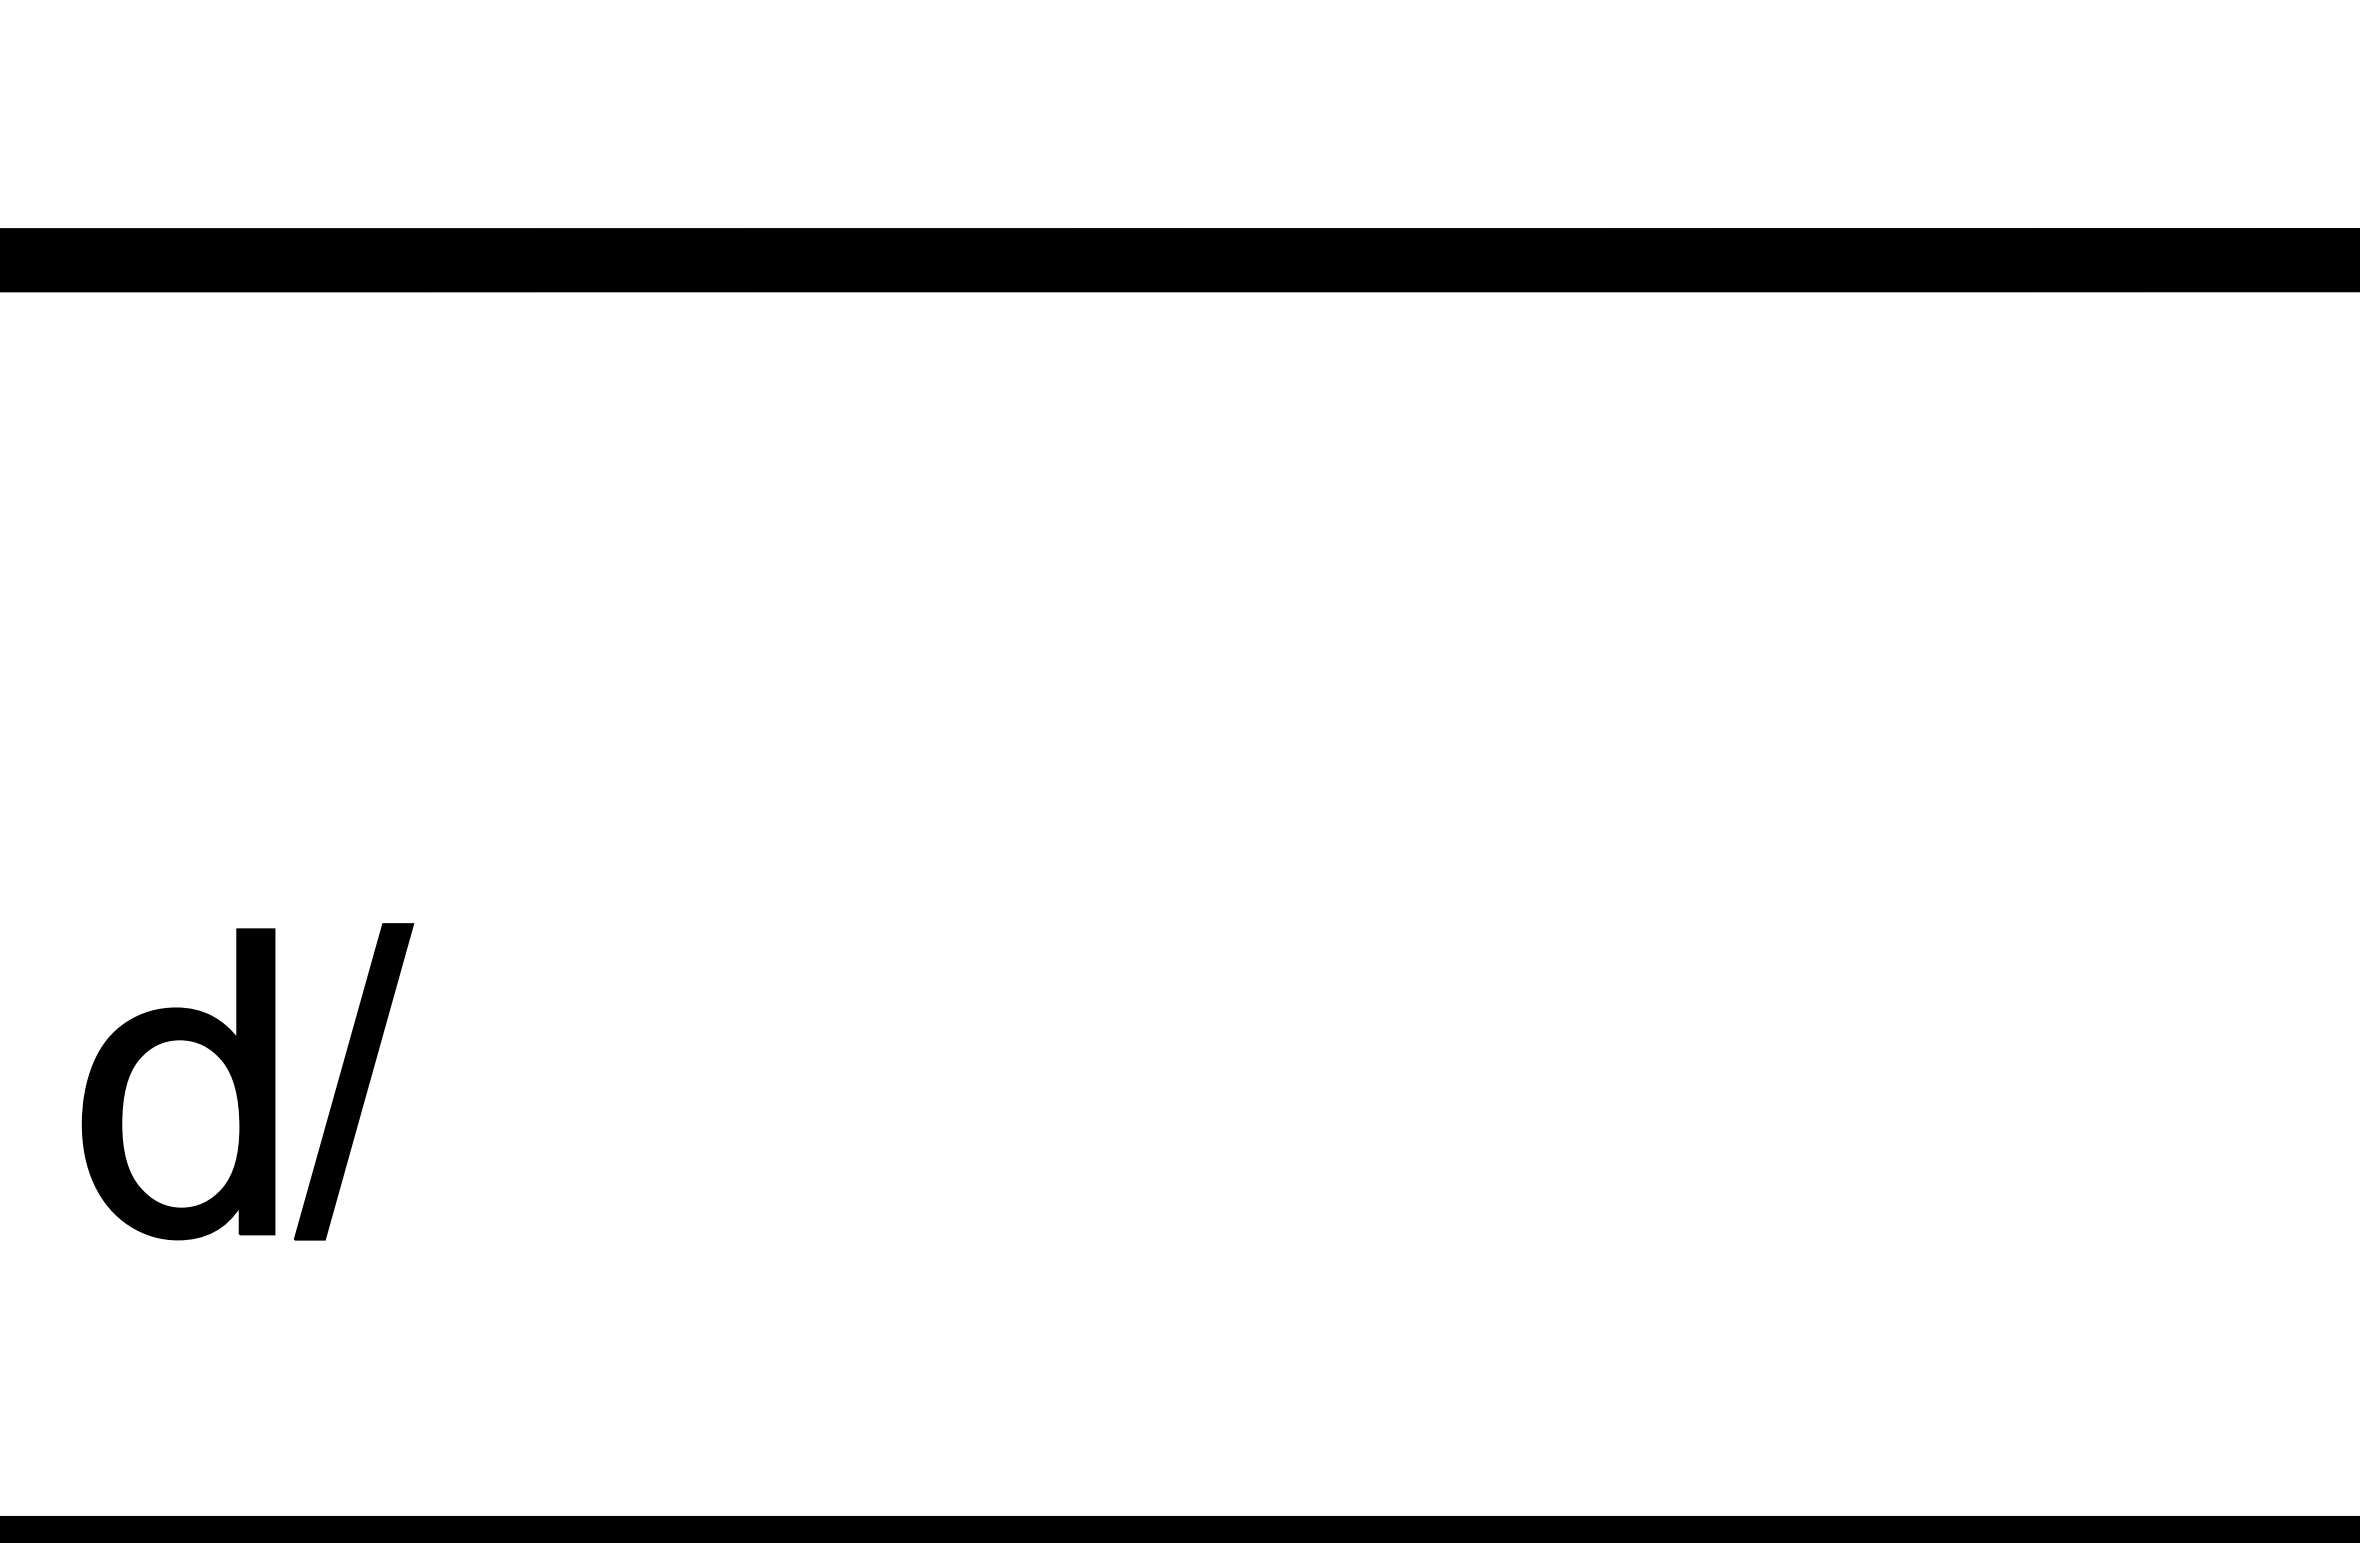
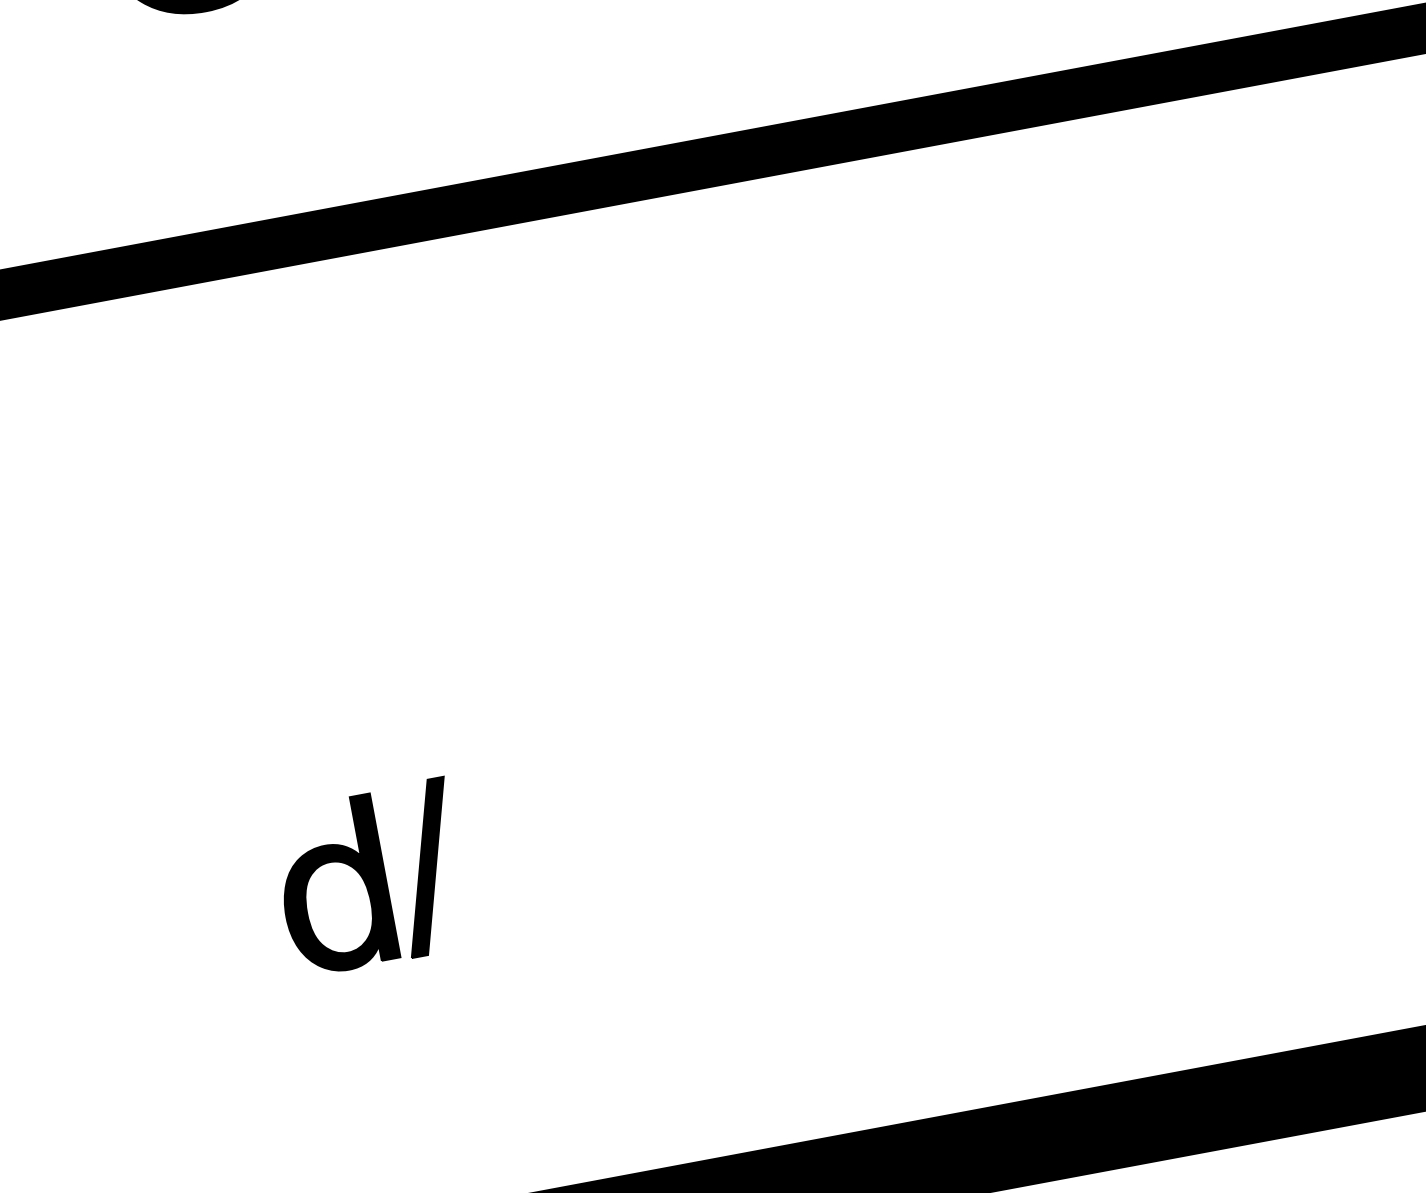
part: (247, 1081) -> (370, 877), size x0.7

